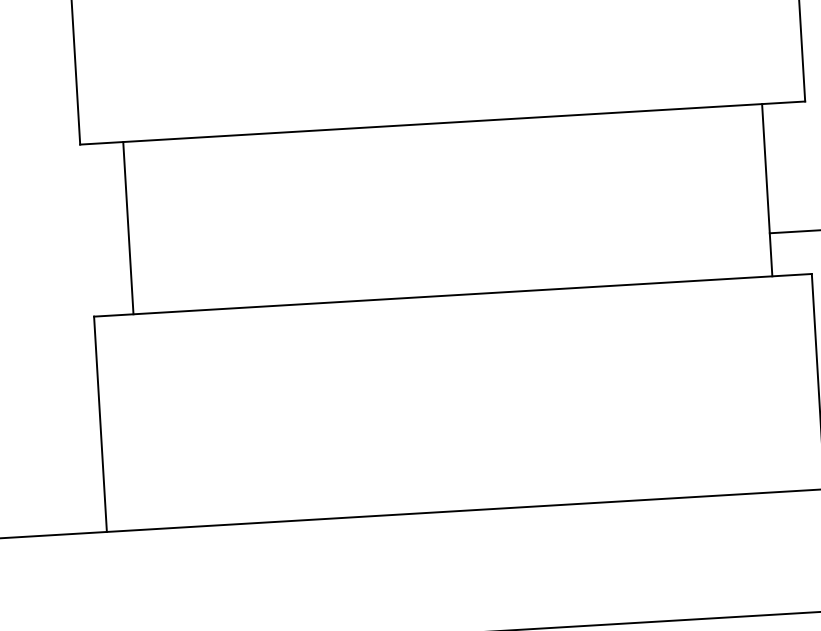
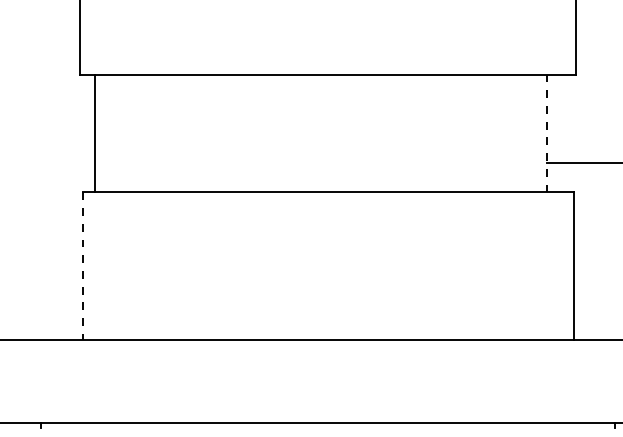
line: (766, 190) -> (546, 133), solid -> dashed
line: (127, 228) -> (94, 133), moved
line: (99, 424) -> (82, 266), solid -> dashed

